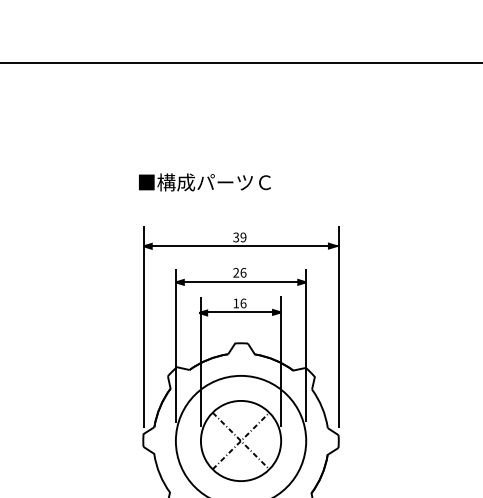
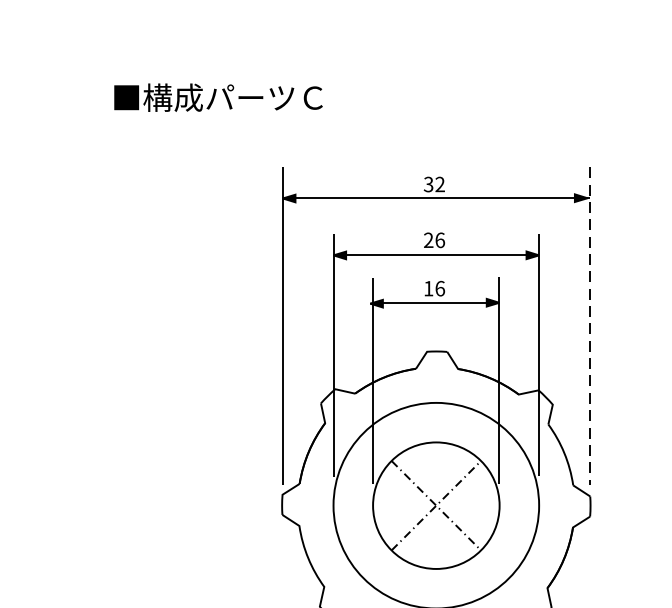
text: (204, 182) -> (217, 97), moved
text: (243, 237) -> (440, 184), 39 -> 32
line: (338, 327) -> (590, 326), solid -> dashed

